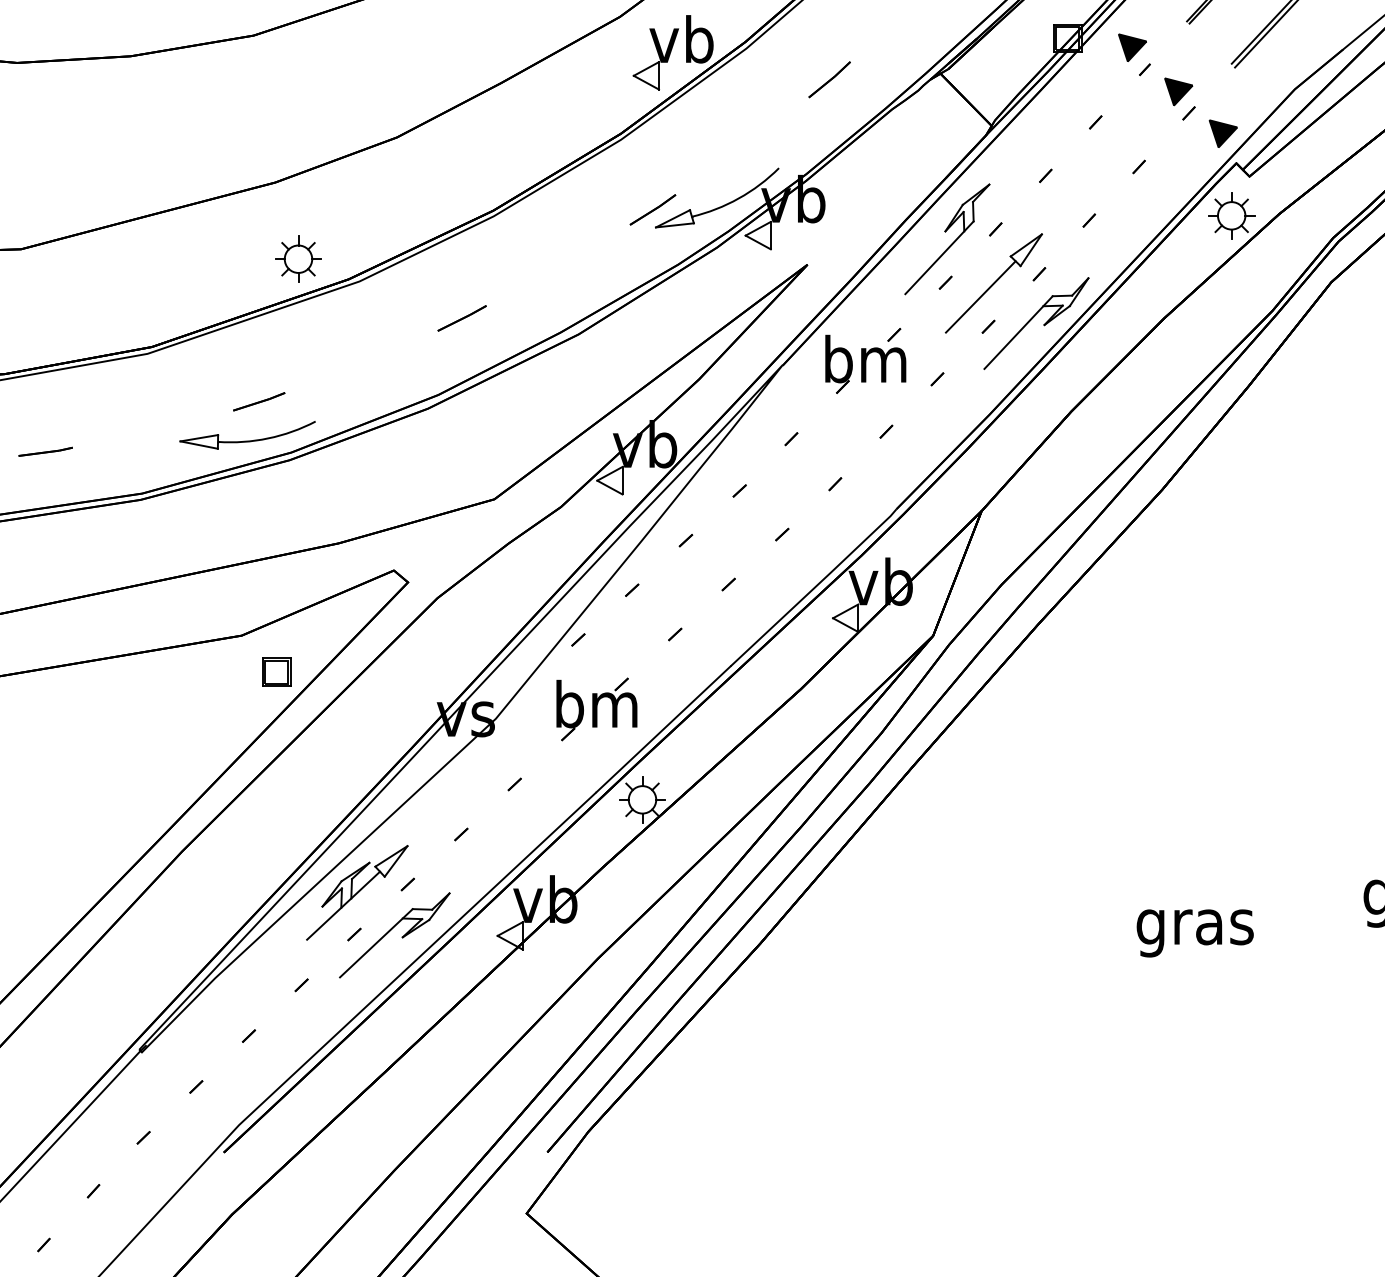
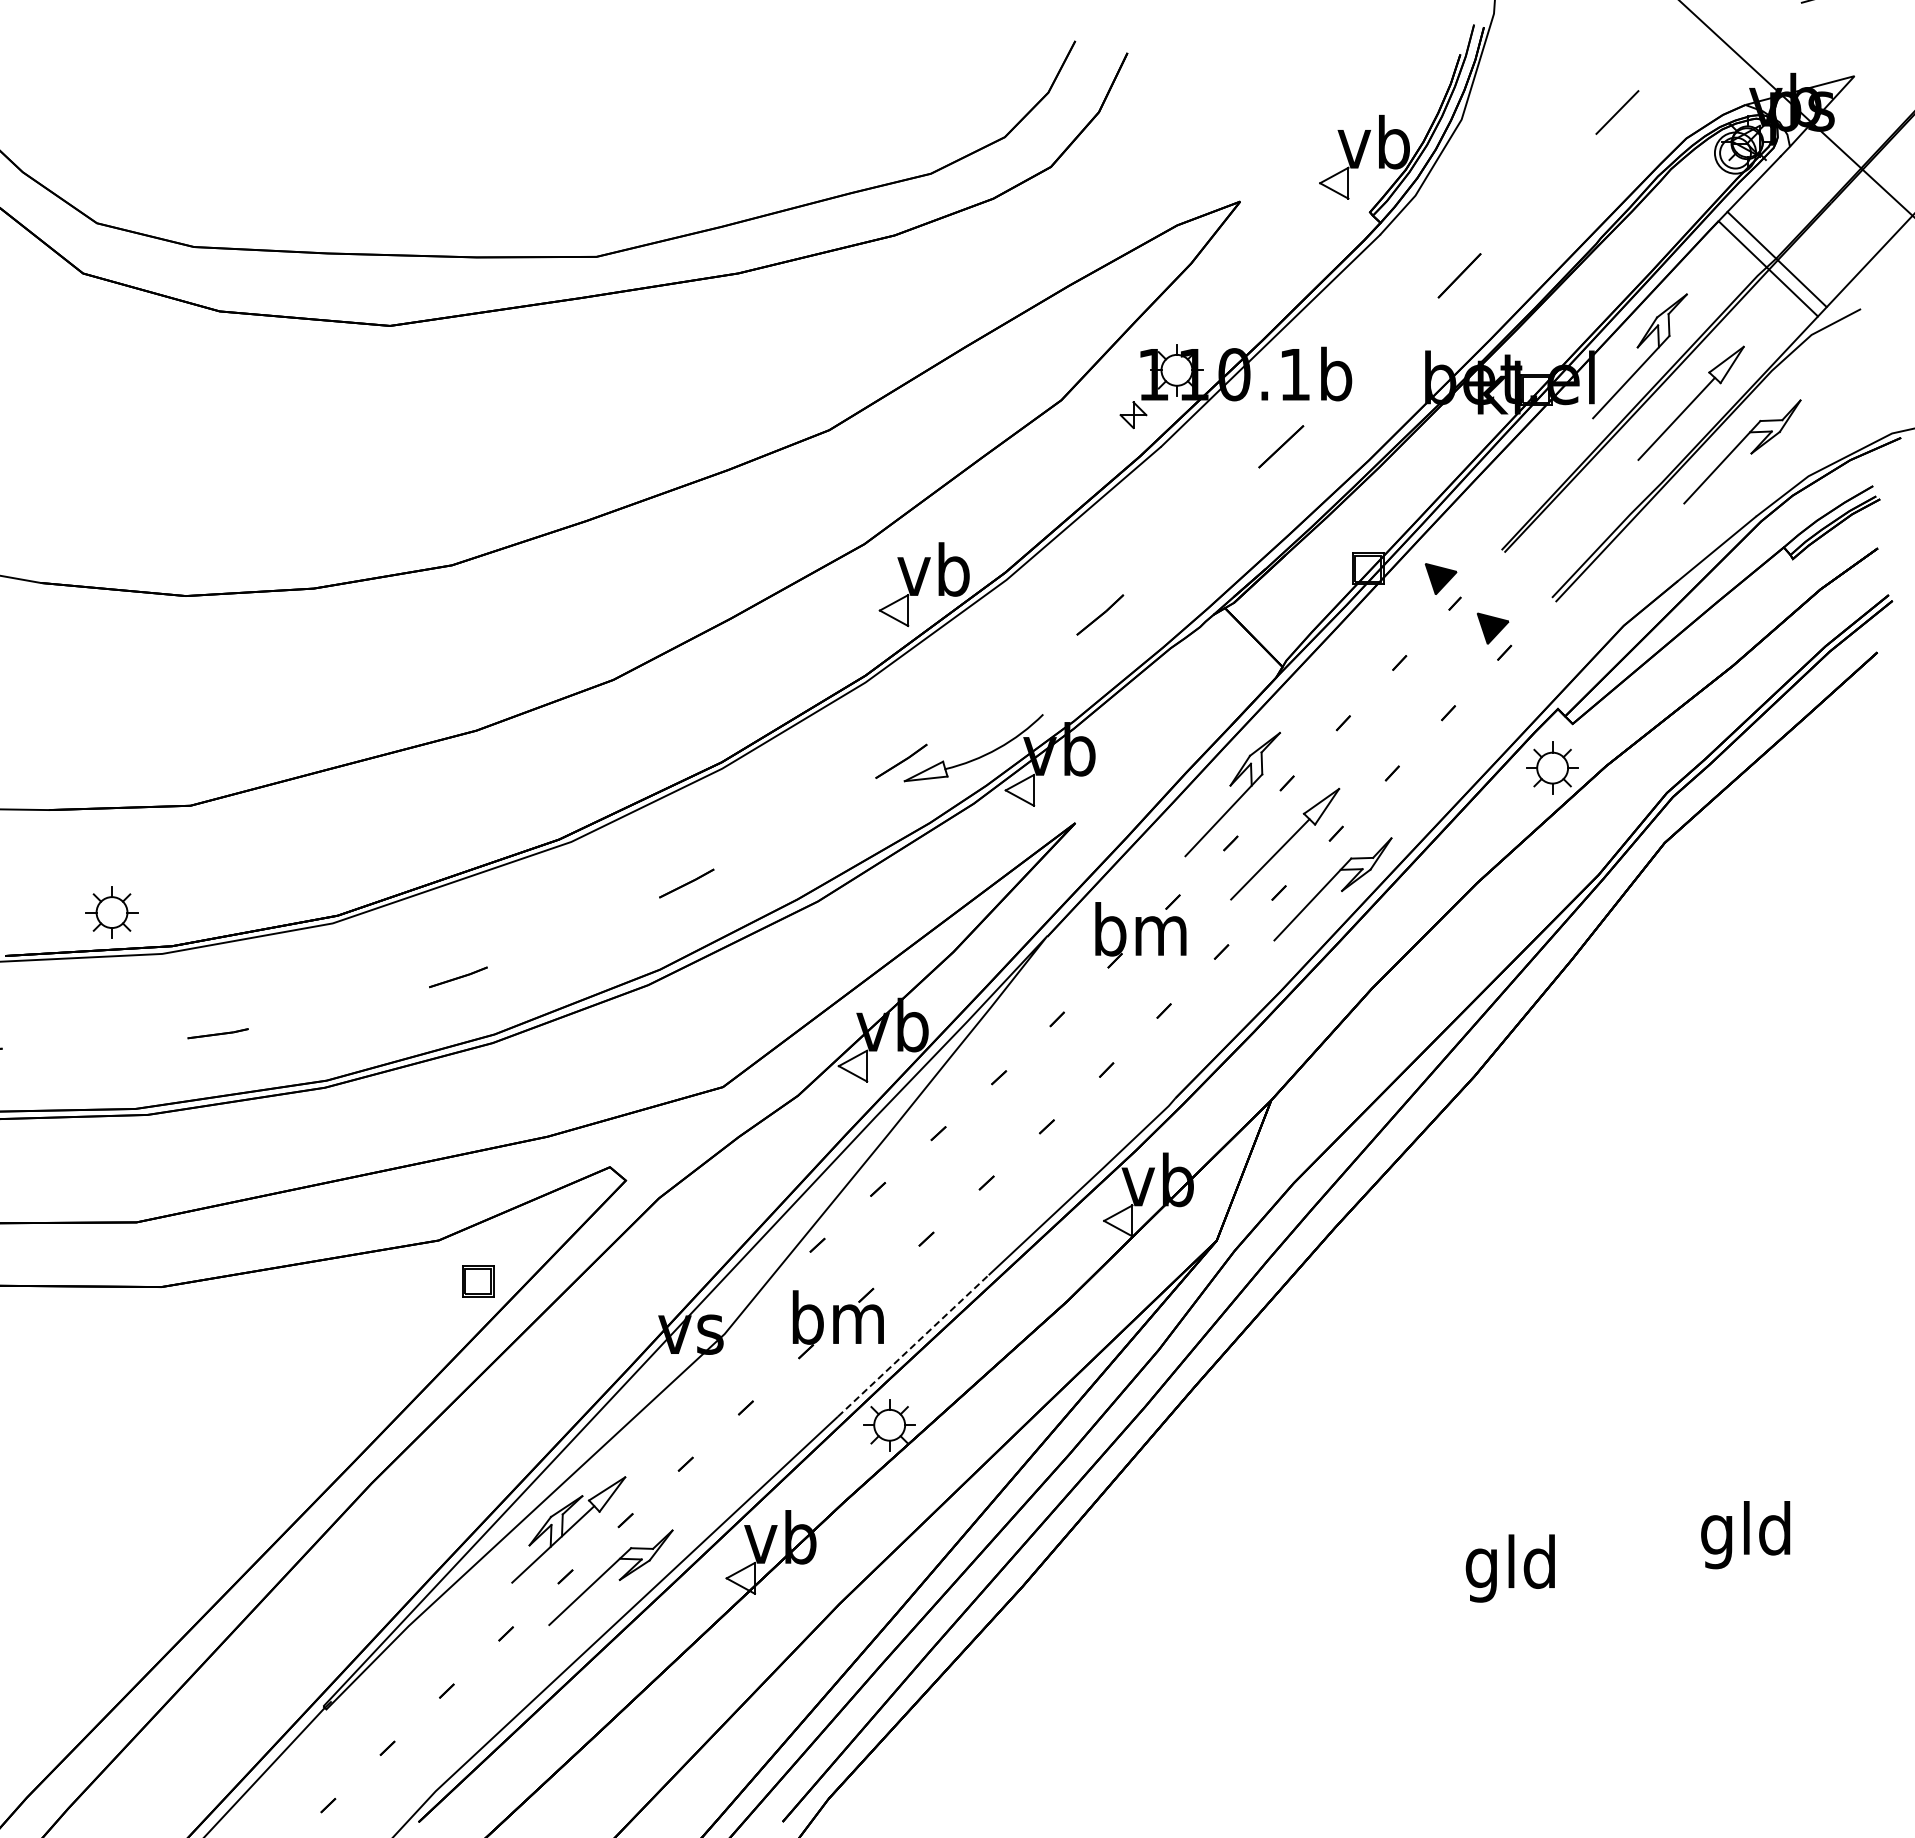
part: (1223, 133) -> (1543, 675), removed
part: (298, 258) -> (502, 816), removed
part: (246, 435) -> (444, 1015), removed
line: (663, 728) -> (913, 1345), solid -> dashed
text: (1195, 927) -> (1511, 1568), gras -> gld

